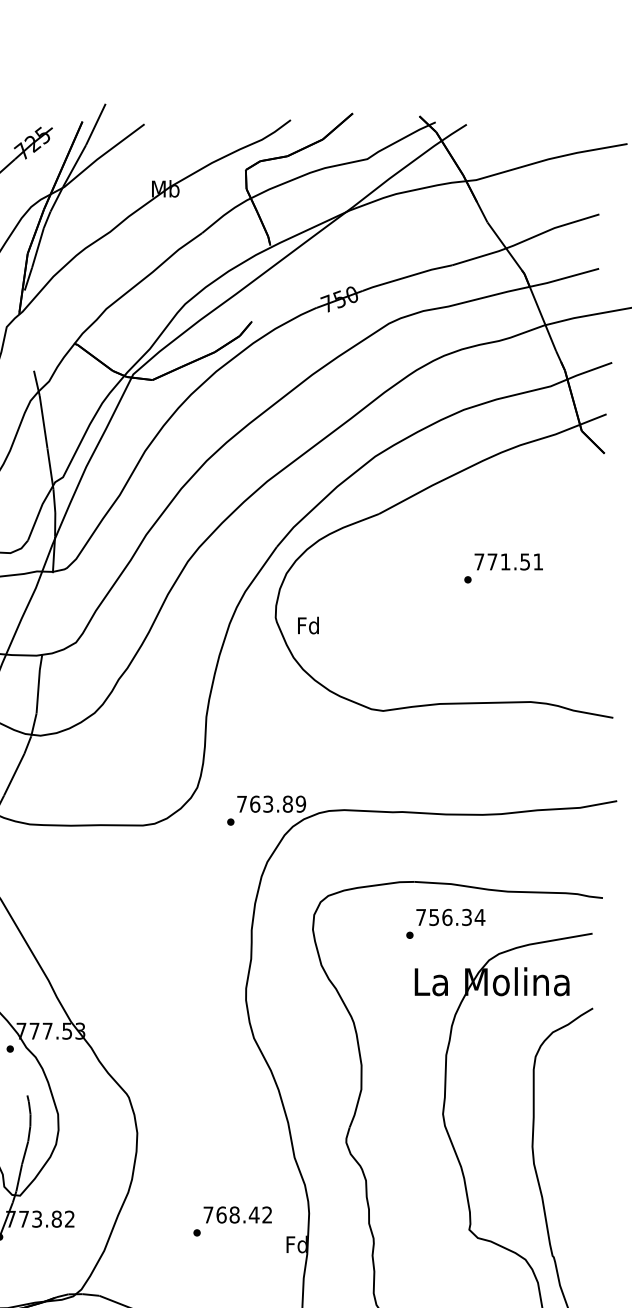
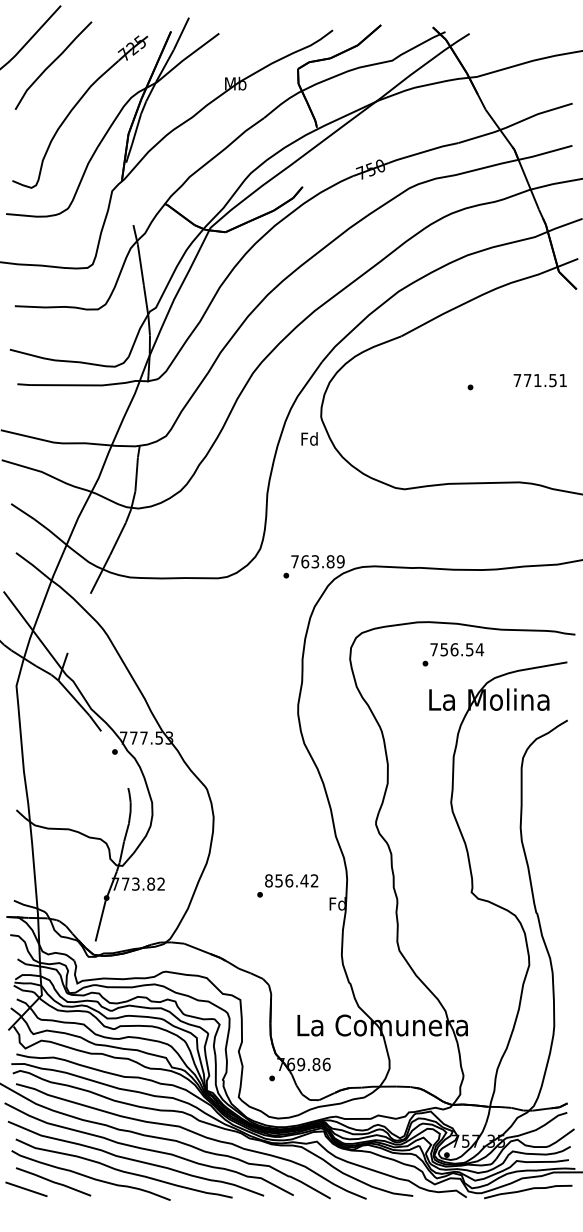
text: (507, 561) -> (539, 380), moved
text: (308, 624) -> (309, 438), moved
text: (466, 917) -> (469, 649), 756.34 -> 756.54
text: (222, 1214) -> (279, 880), 768.42 -> 856.42

